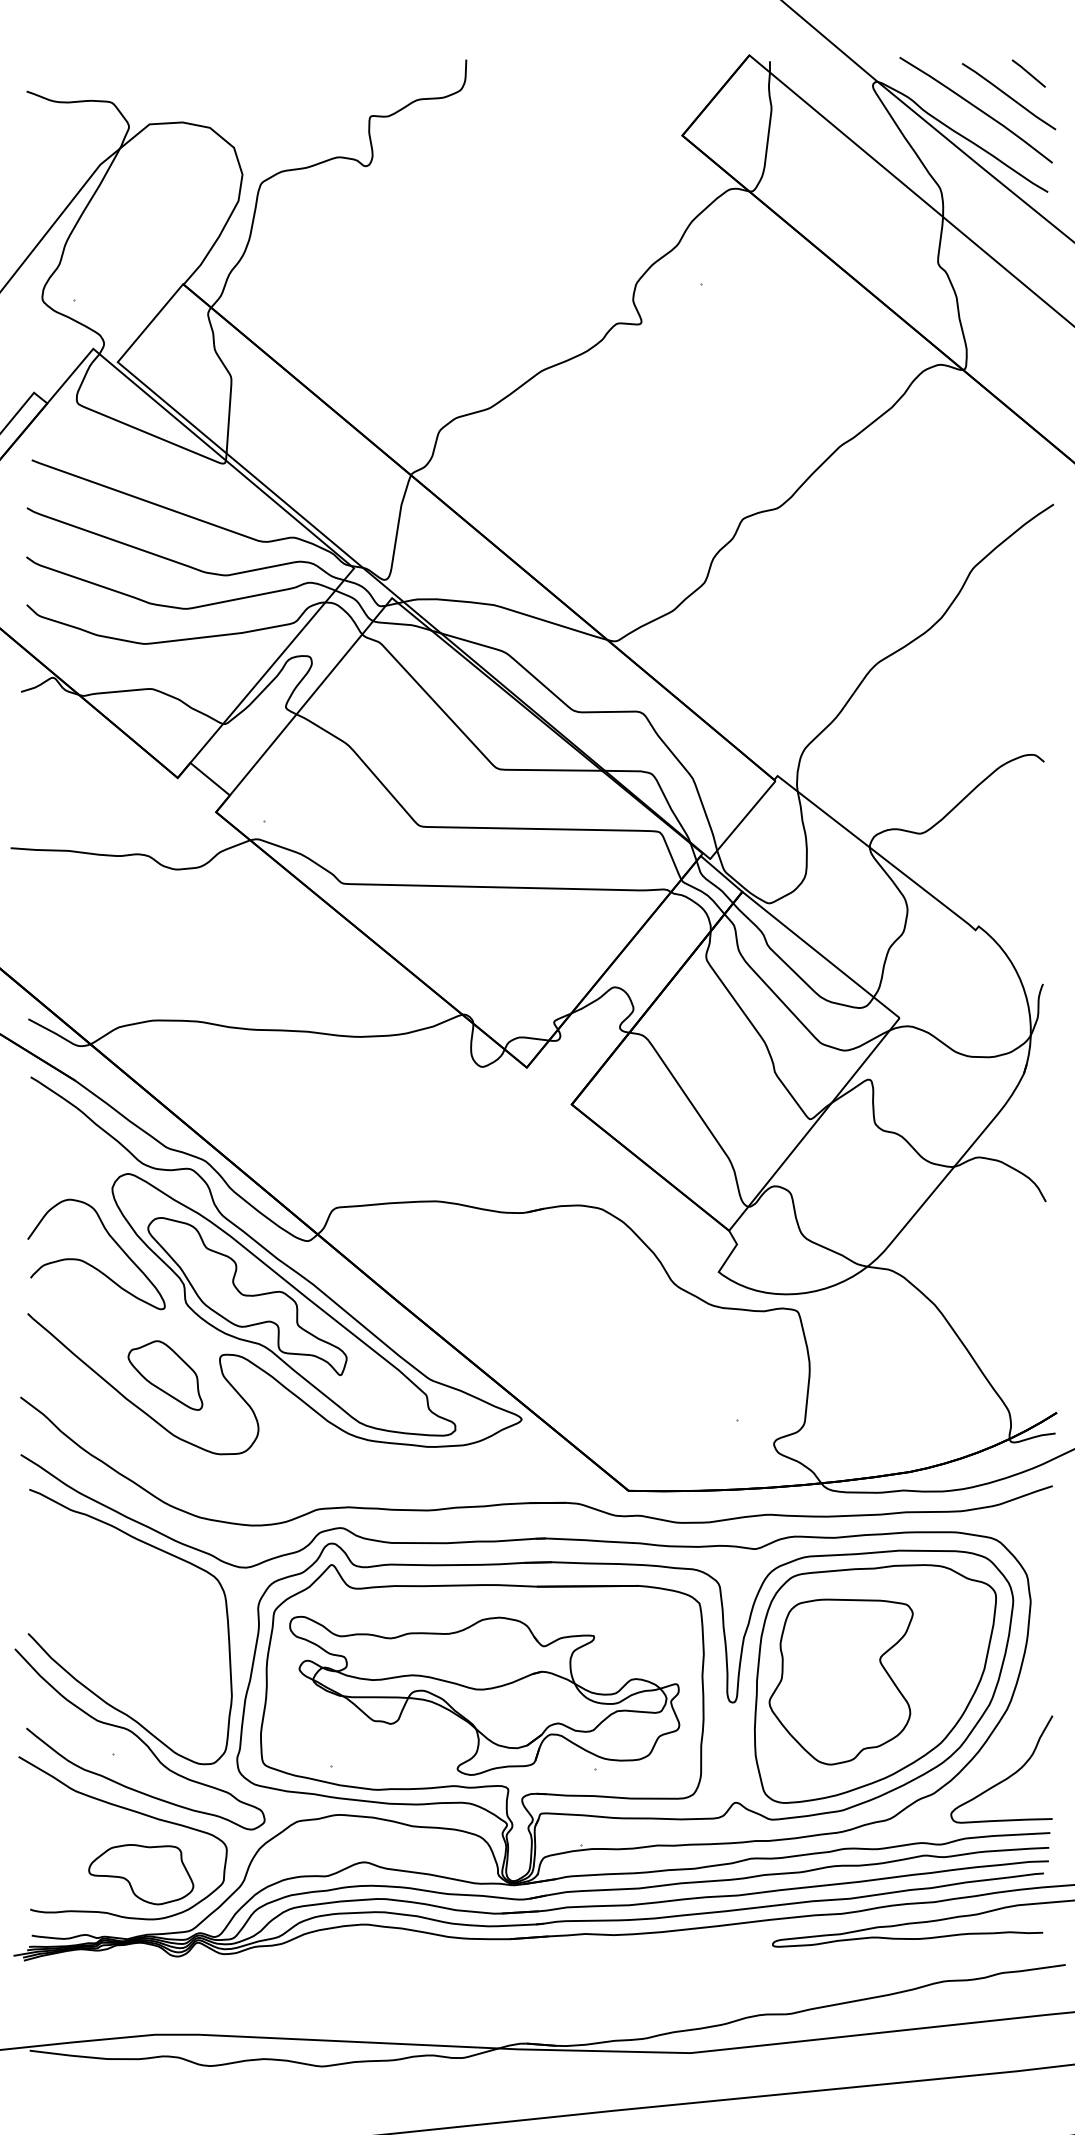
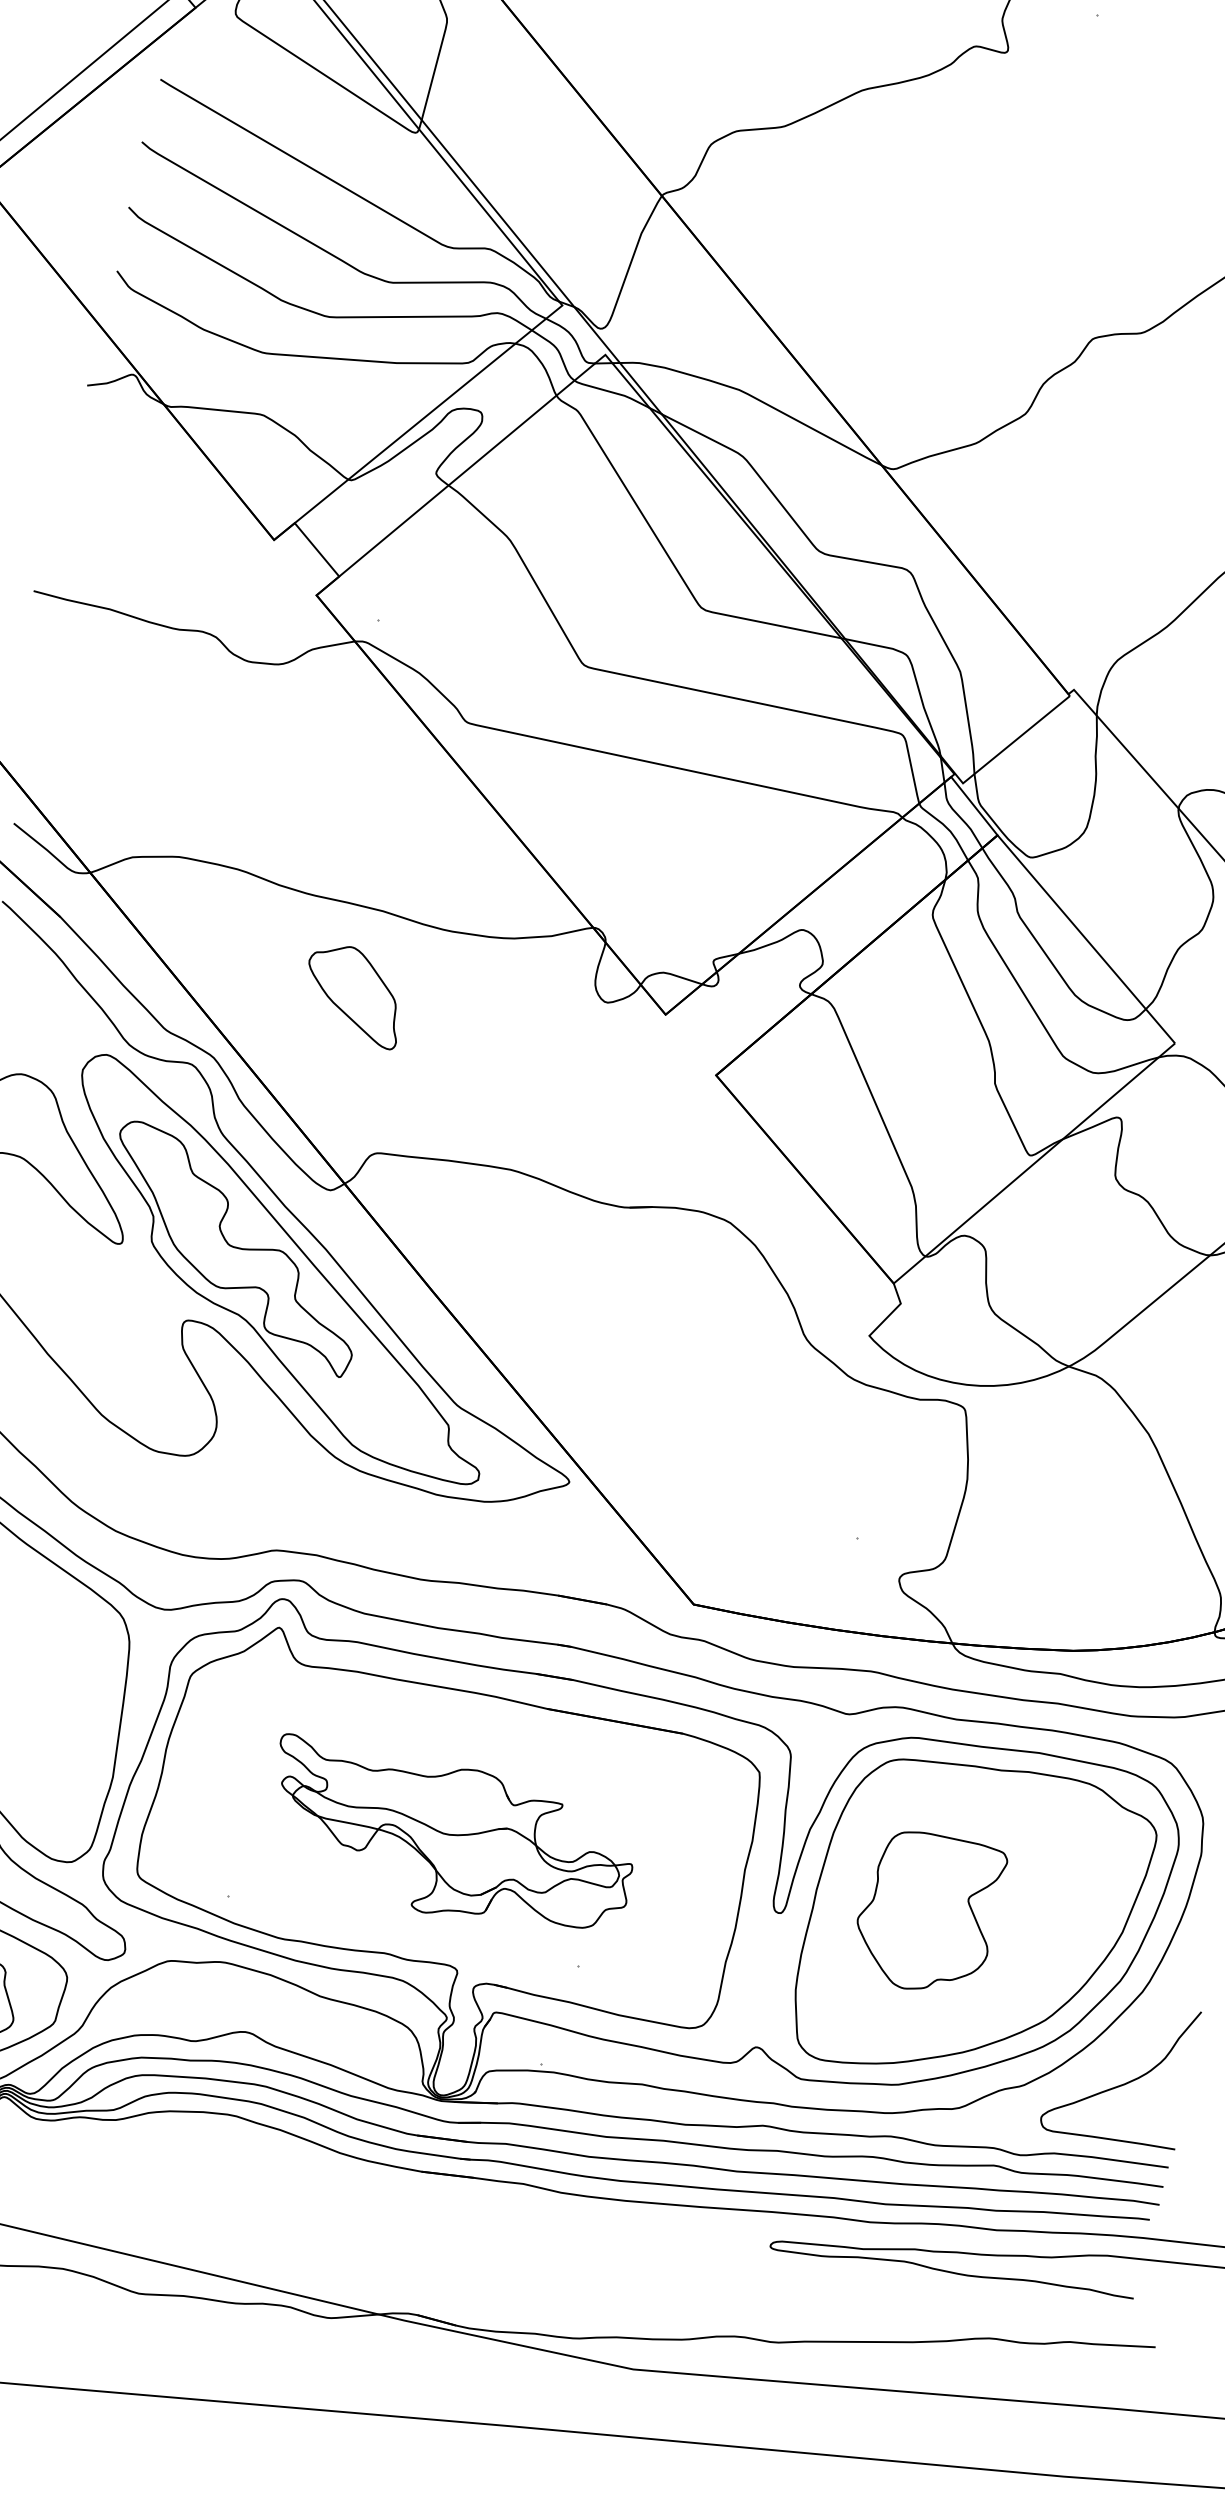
part: (165, 1375) -> (354, 995), moved
part: (840, 1681) -> (927, 1912), size x0.7
part: (484, 1695) -> (449, 1840), size x0.7

